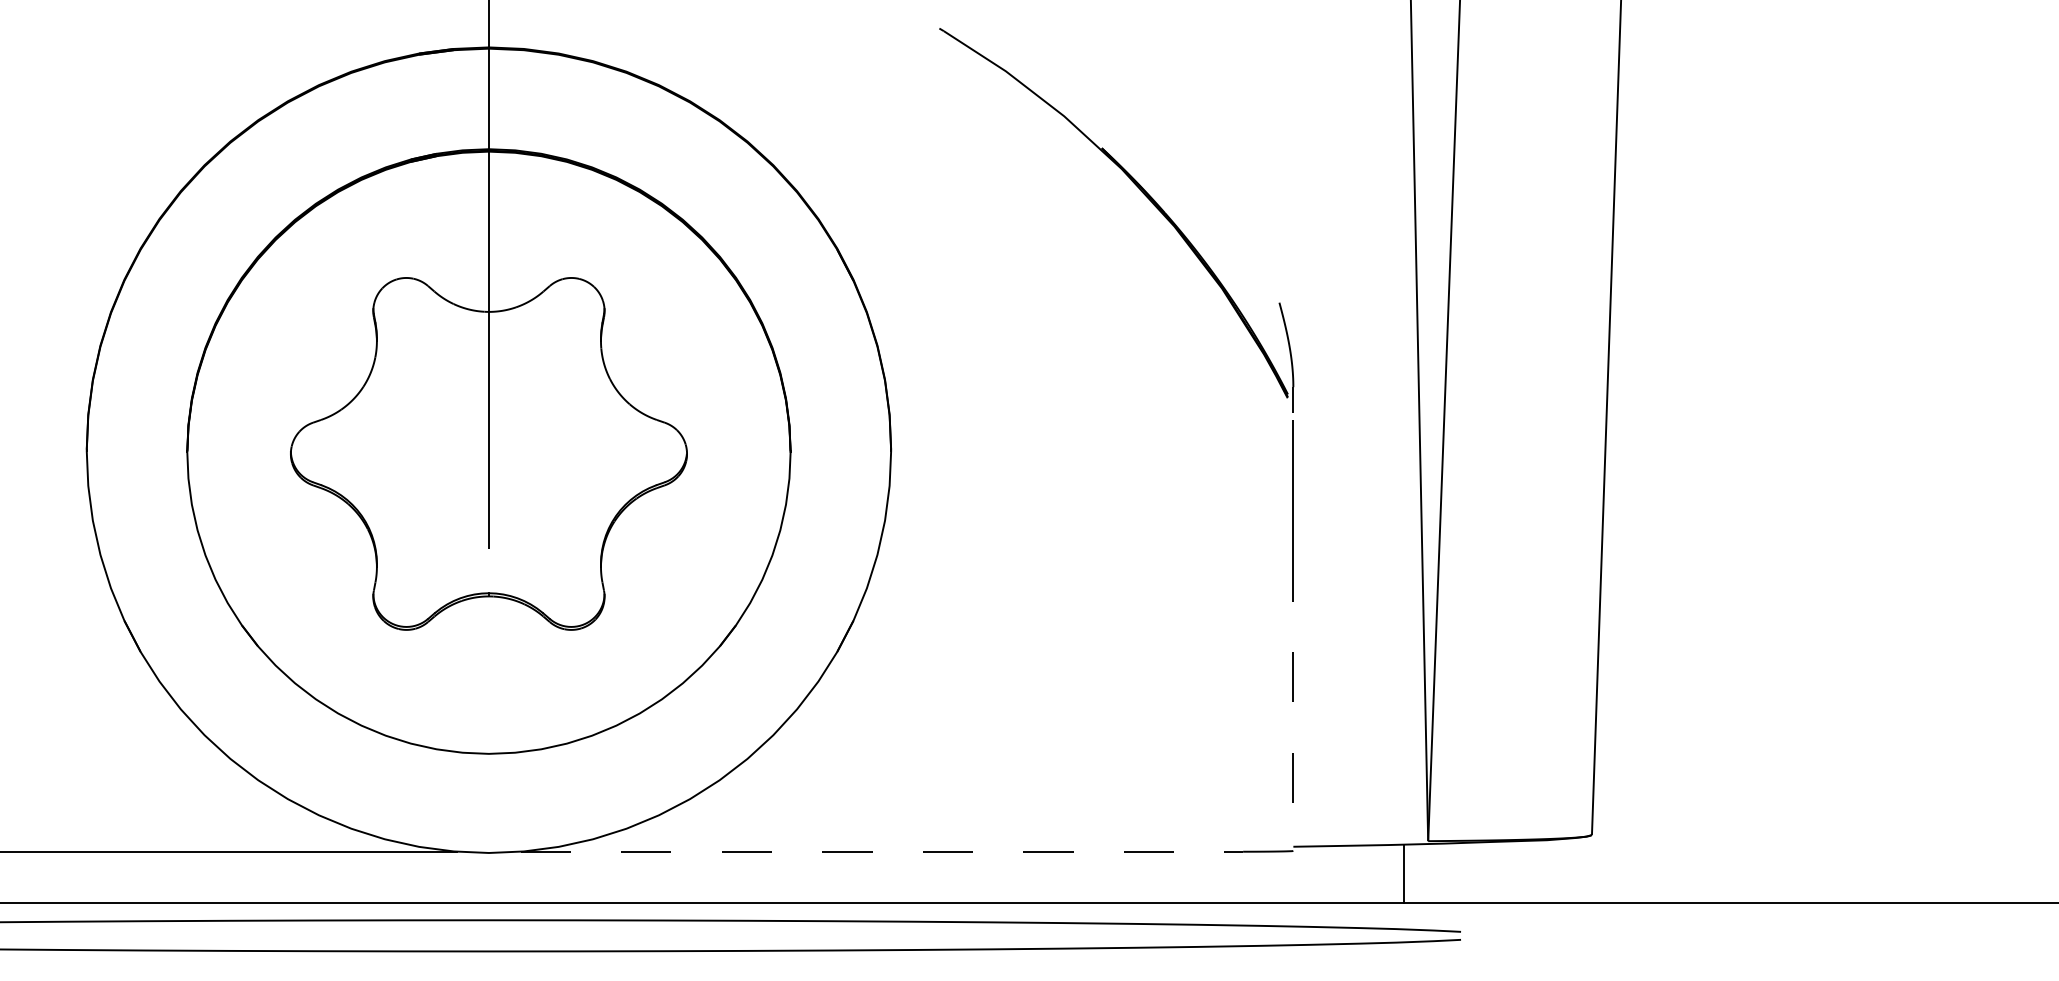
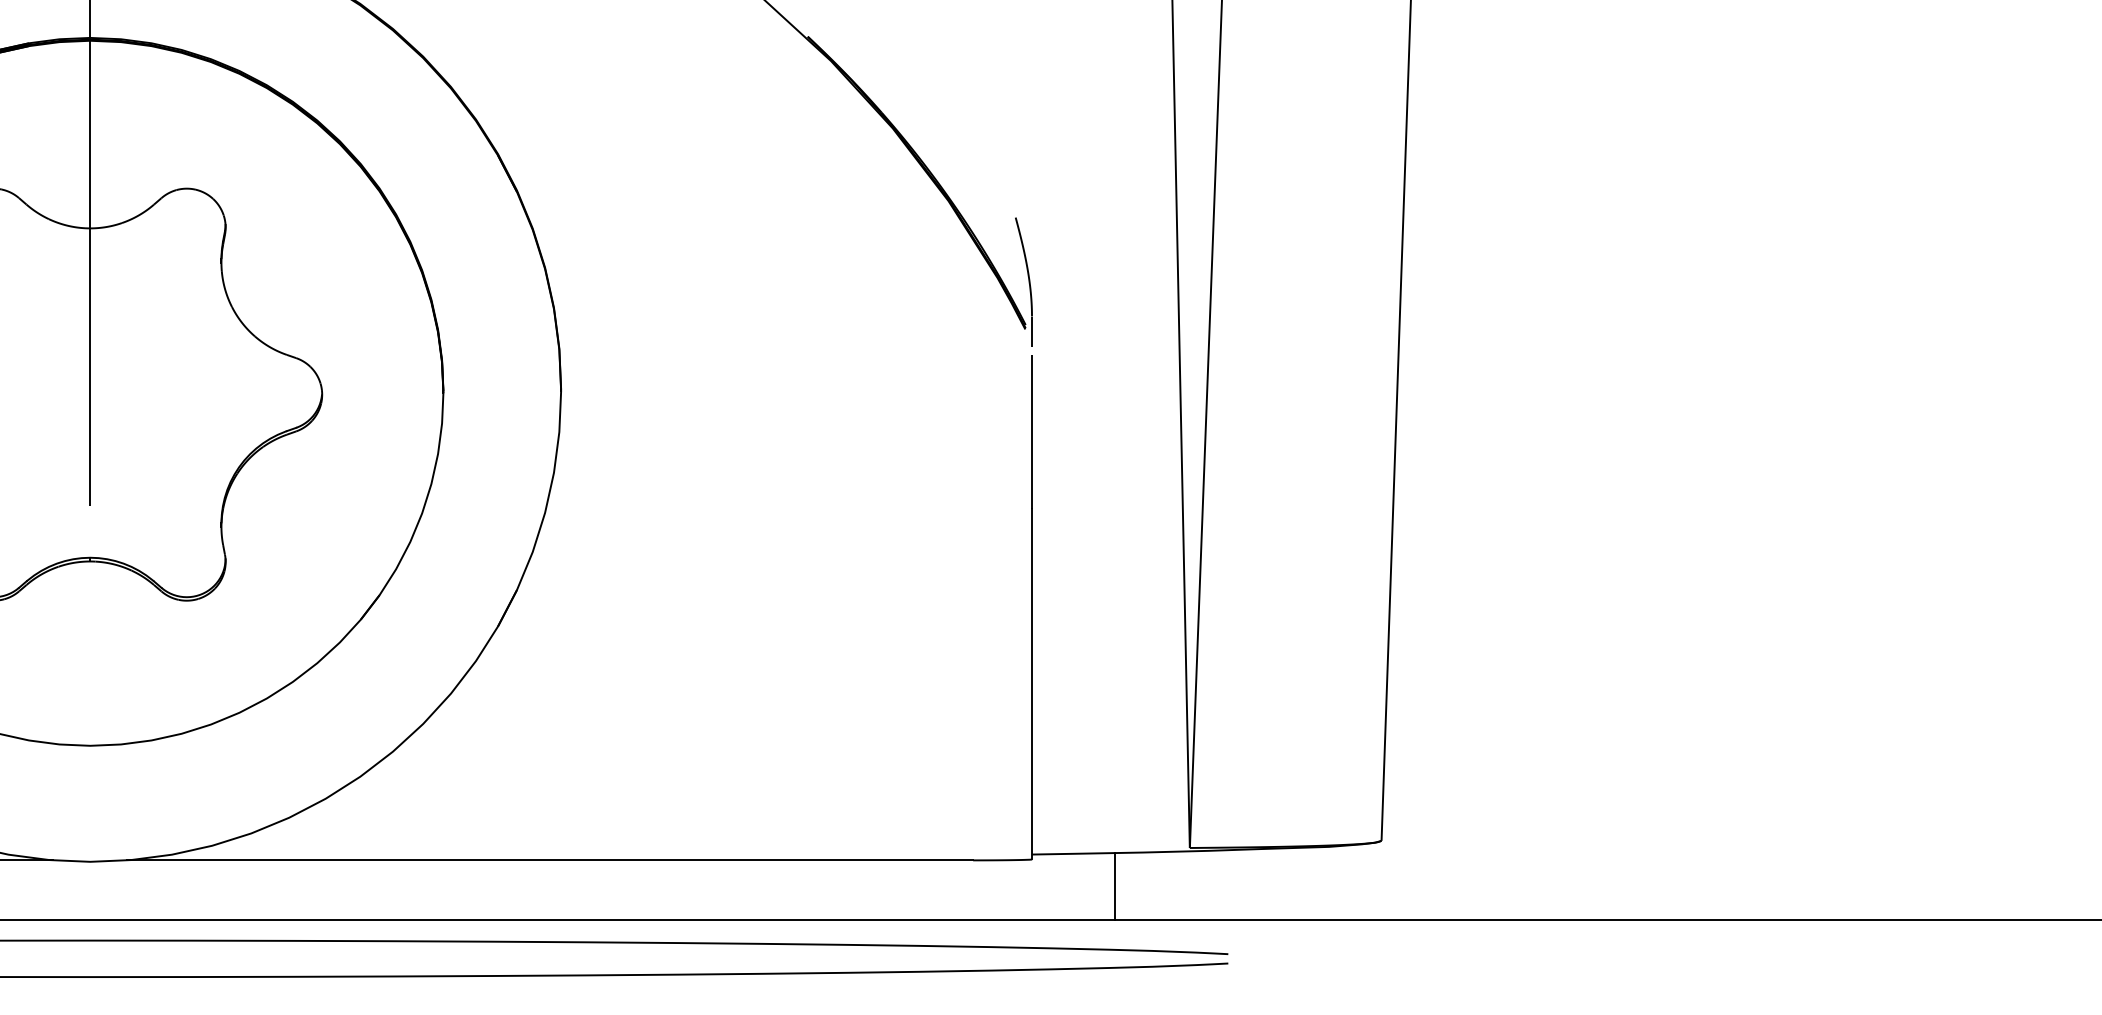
line: (1293, 701) -> (1032, 684), dashed -> solid
line: (882, 851) -> (551, 860), dashed -> solid
line: (1403, 873) -> (1114, 885), moved

